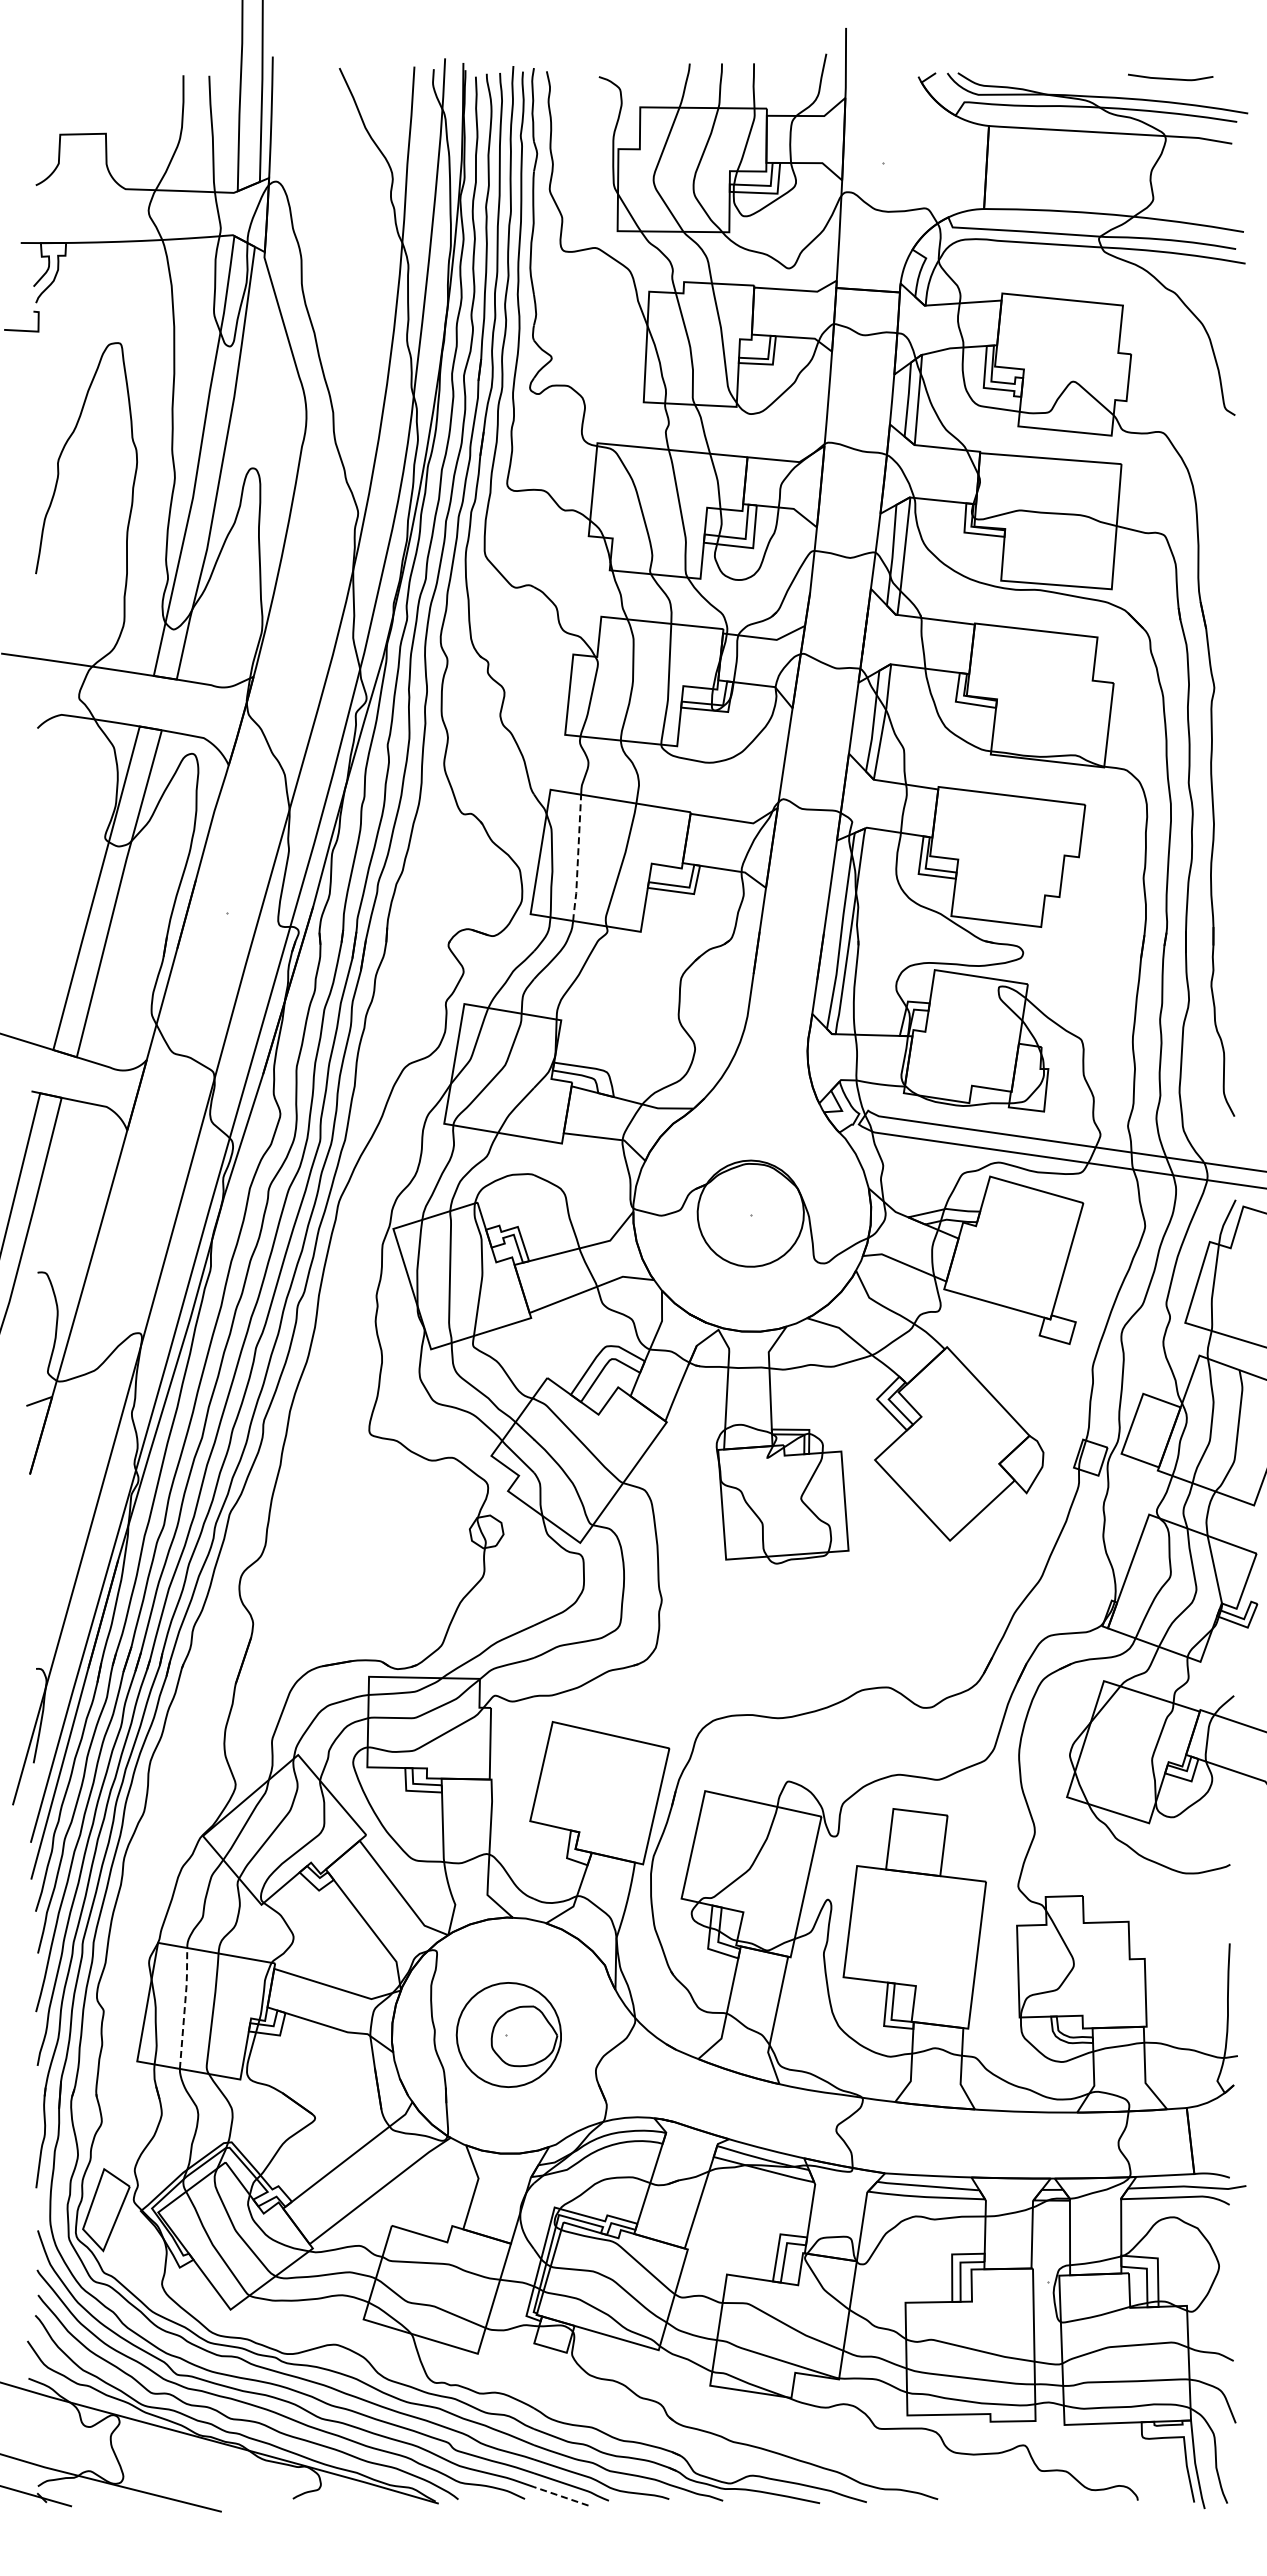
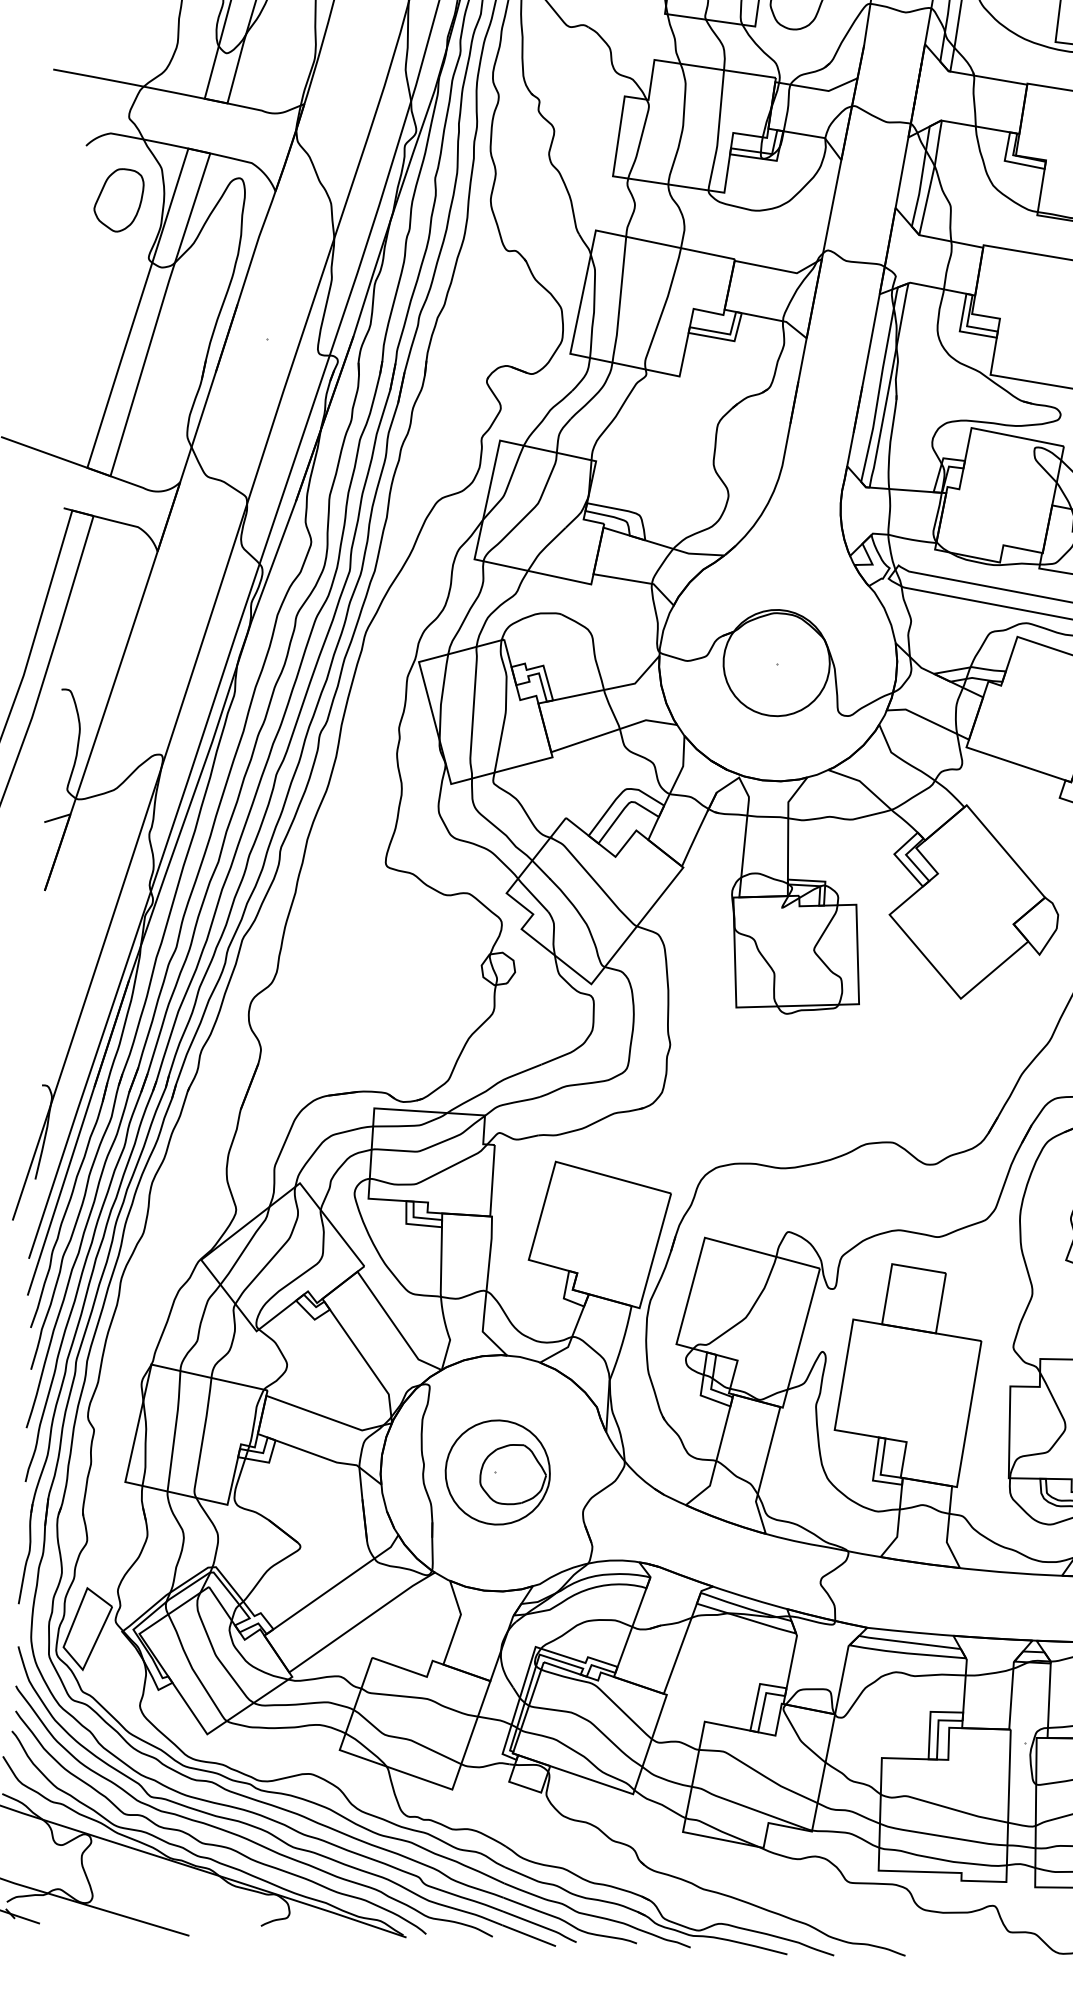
part: (72, 781) -> (118, 200), added
line: (577, 858) -> (619, 300), dashed -> solid
line: (184, 2006) -> (175, 1429), dashed -> solid
line: (561, 2496) -> (529, 1935), dashed -> solid

